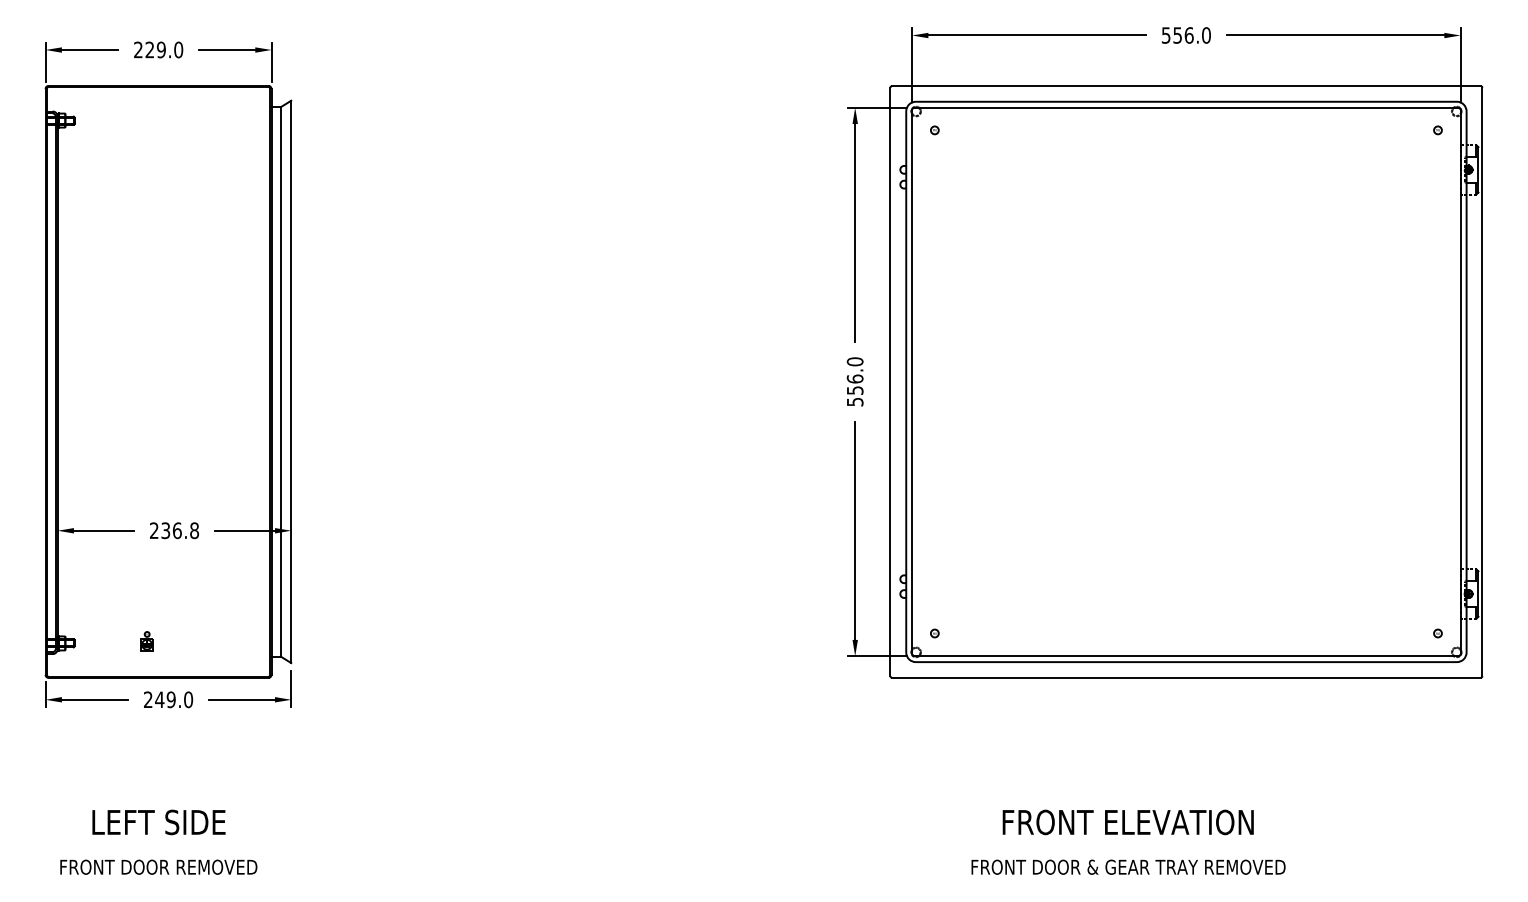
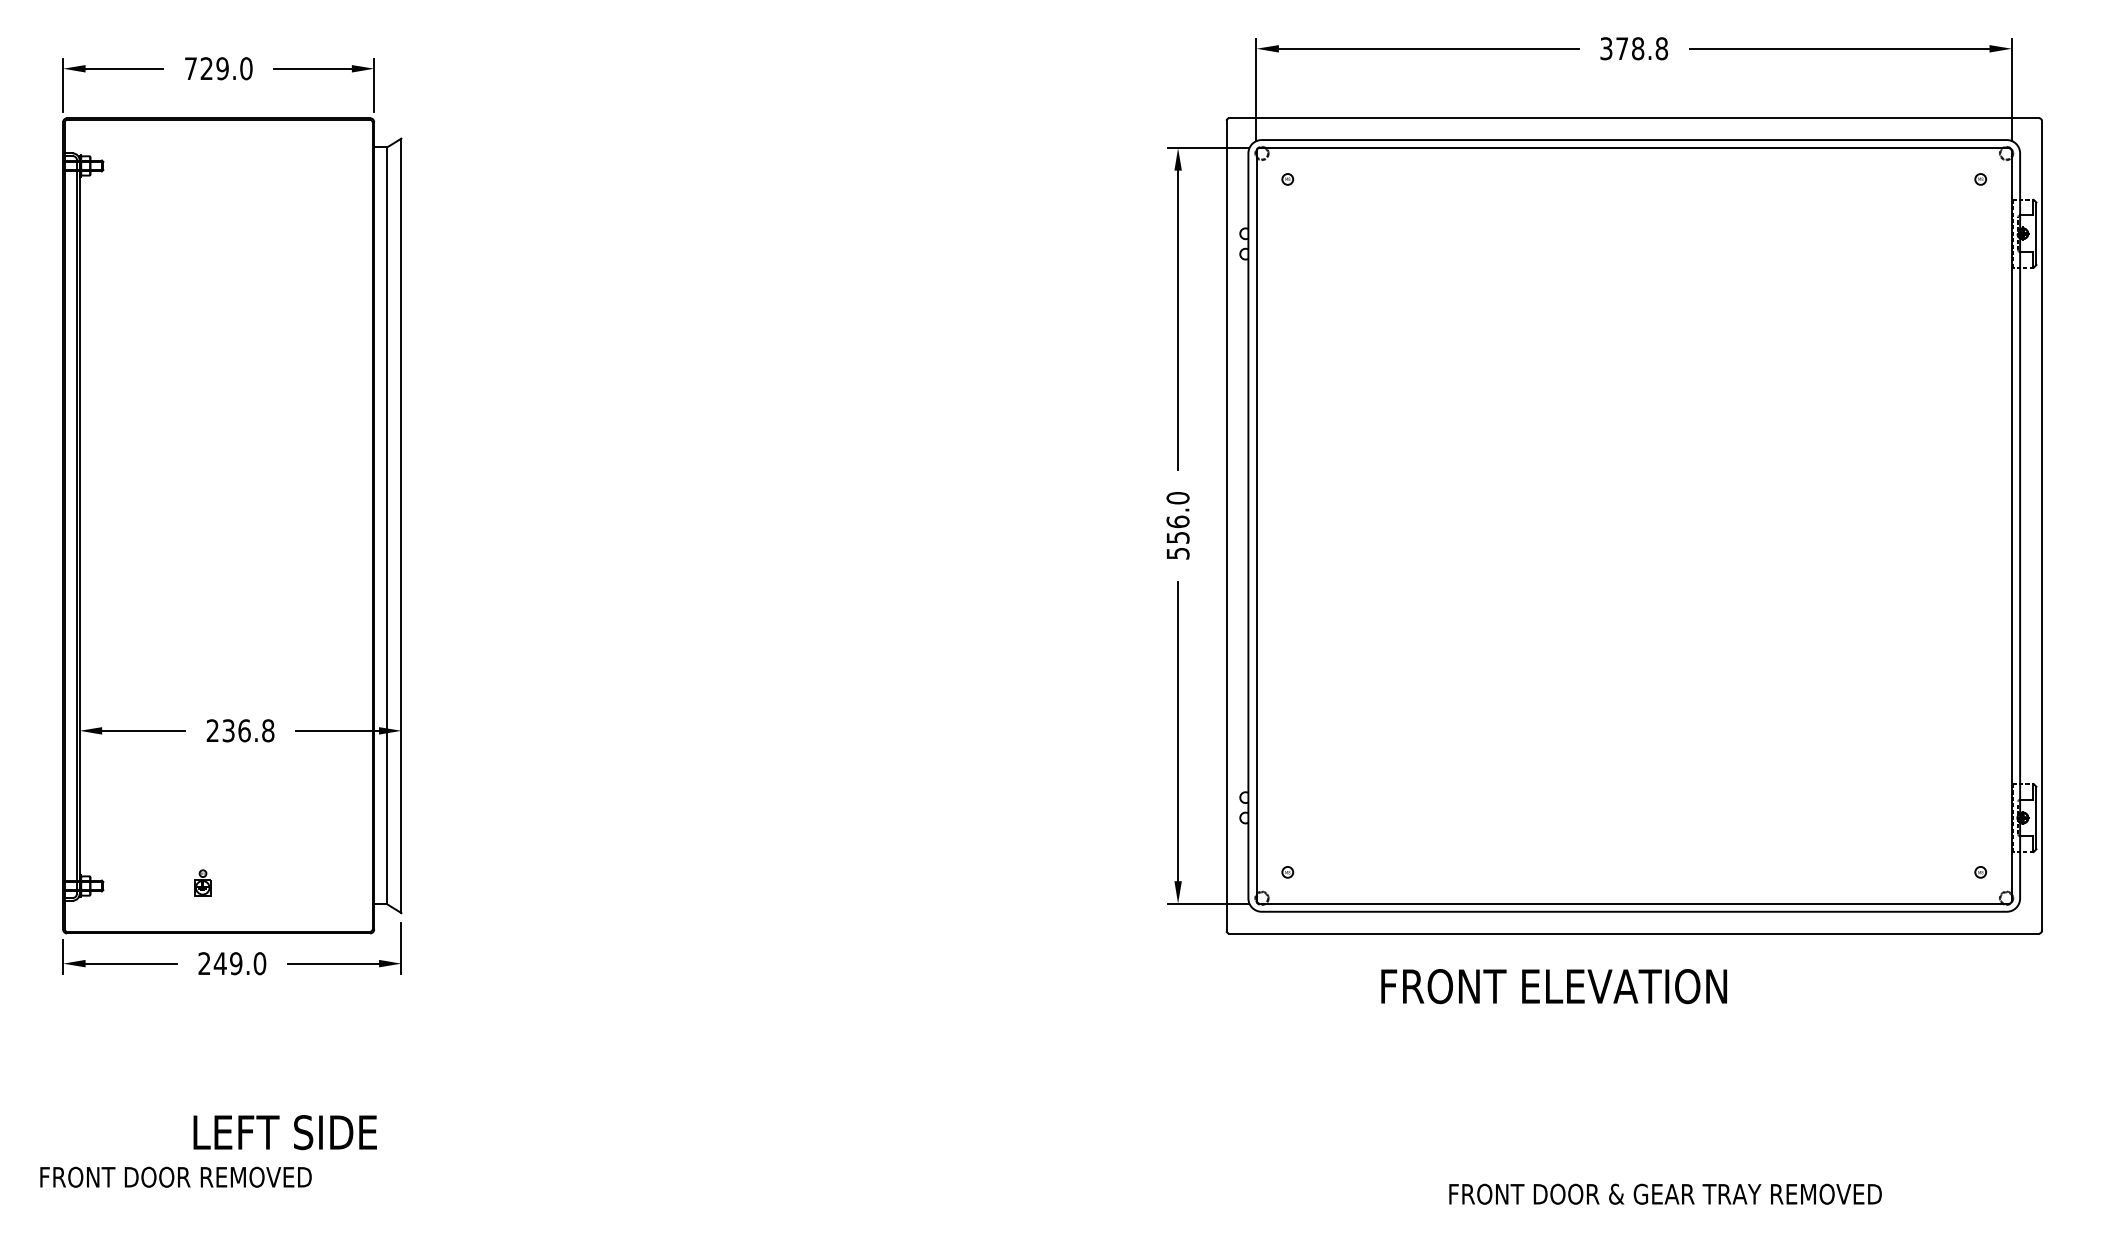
text: (1186, 35) -> (1634, 48), 556.0 -> 378.8
text: (138, 49) -> (190, 68), 229.0 -> 729.0
text: (158, 822) -> (284, 1132), moved
text: (1127, 822) -> (1553, 986), moved
text: (158, 866) -> (175, 1176), moved
text: (1128, 866) -> (1665, 1193), moved

